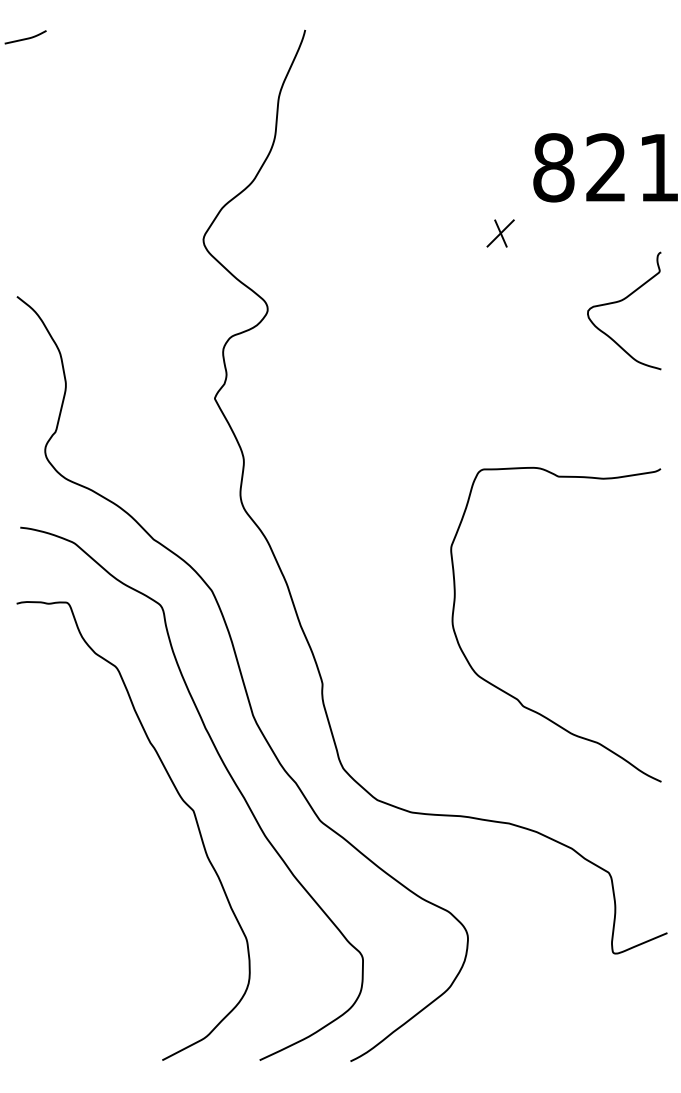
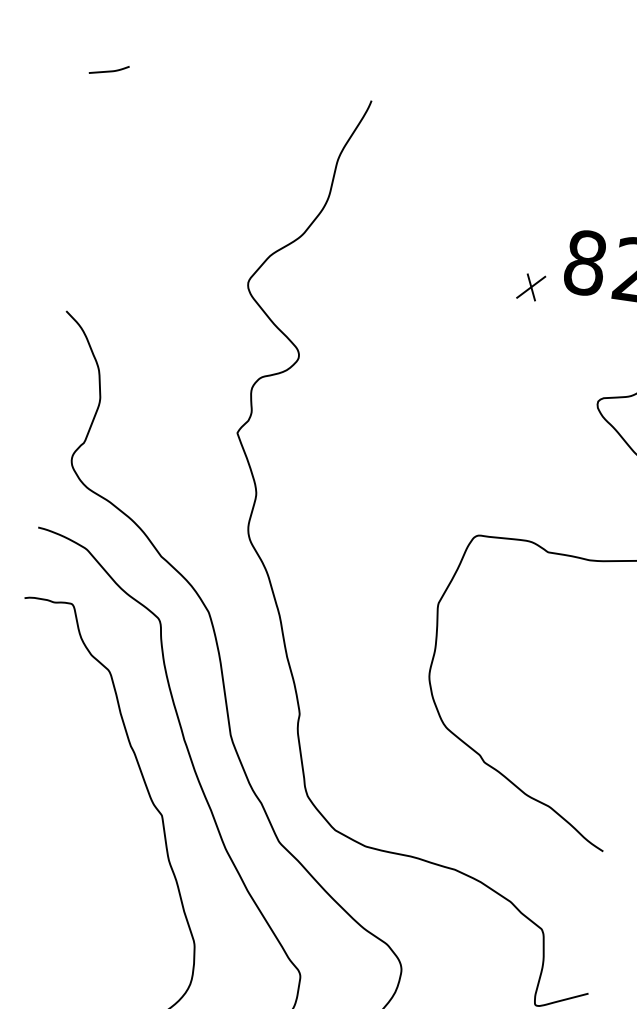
part: (500, 233) -> (531, 287), moved

